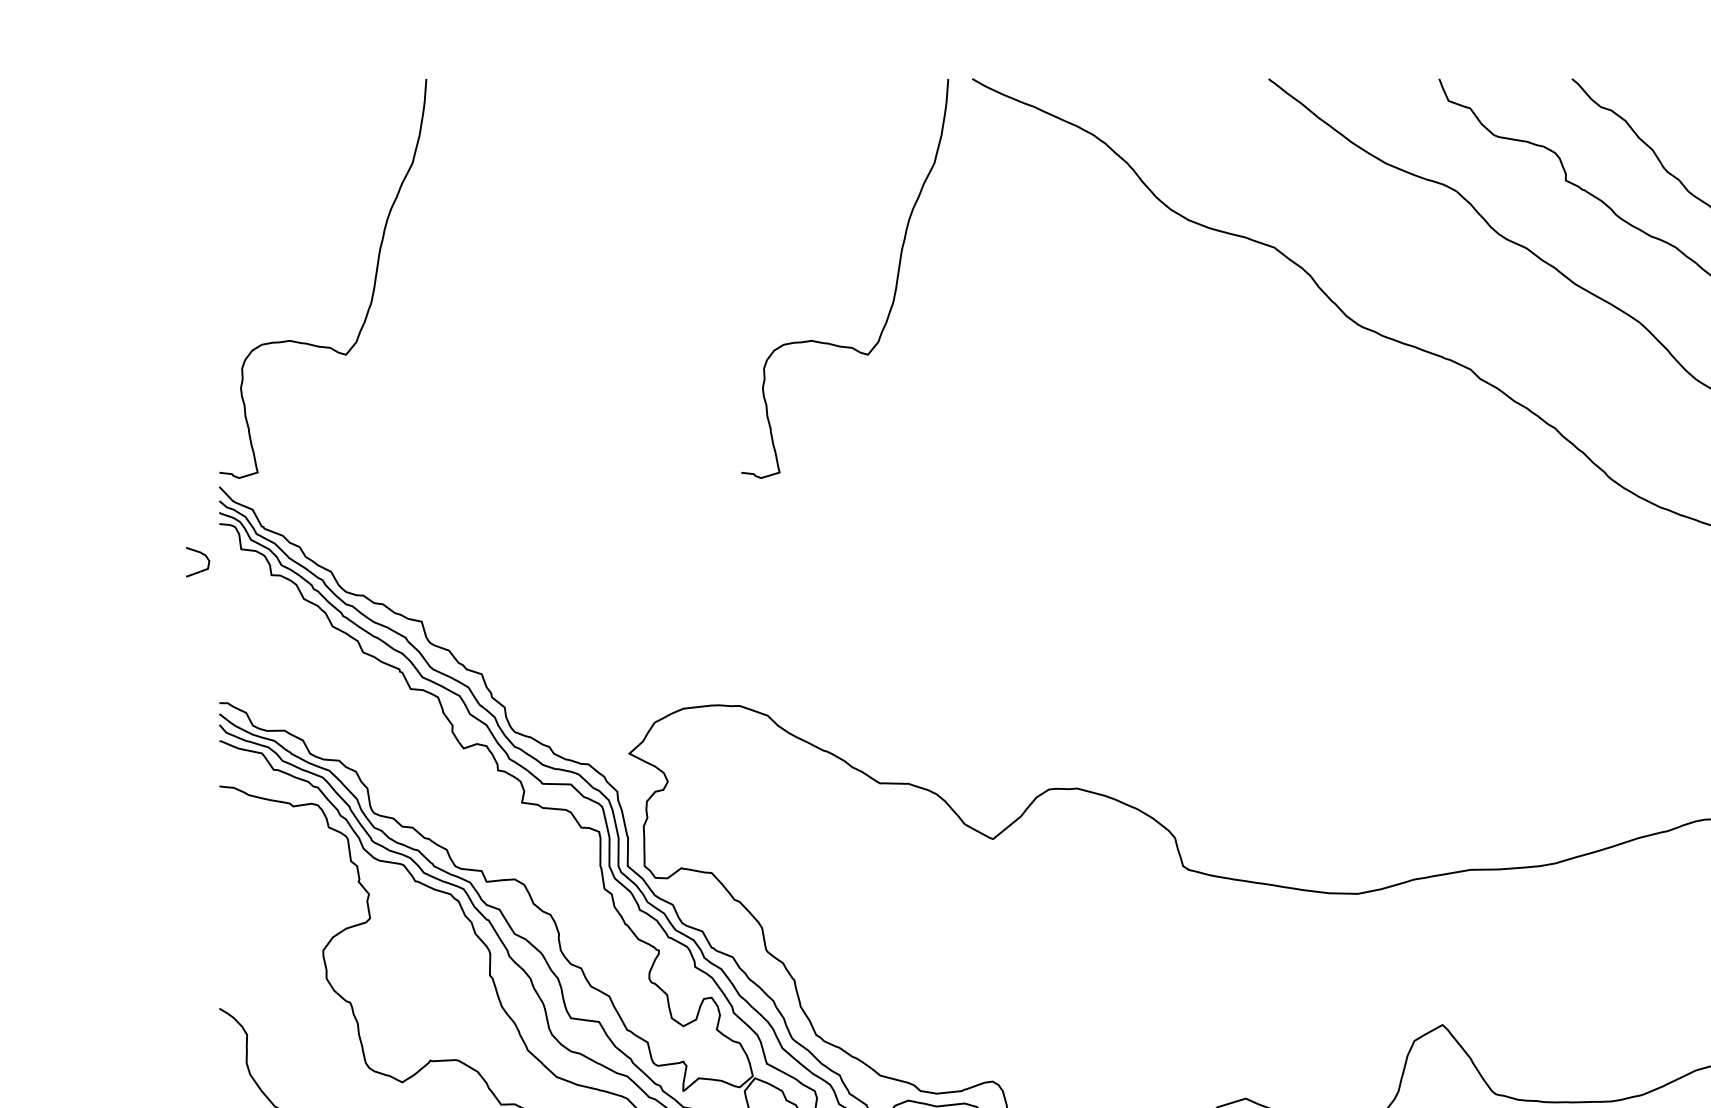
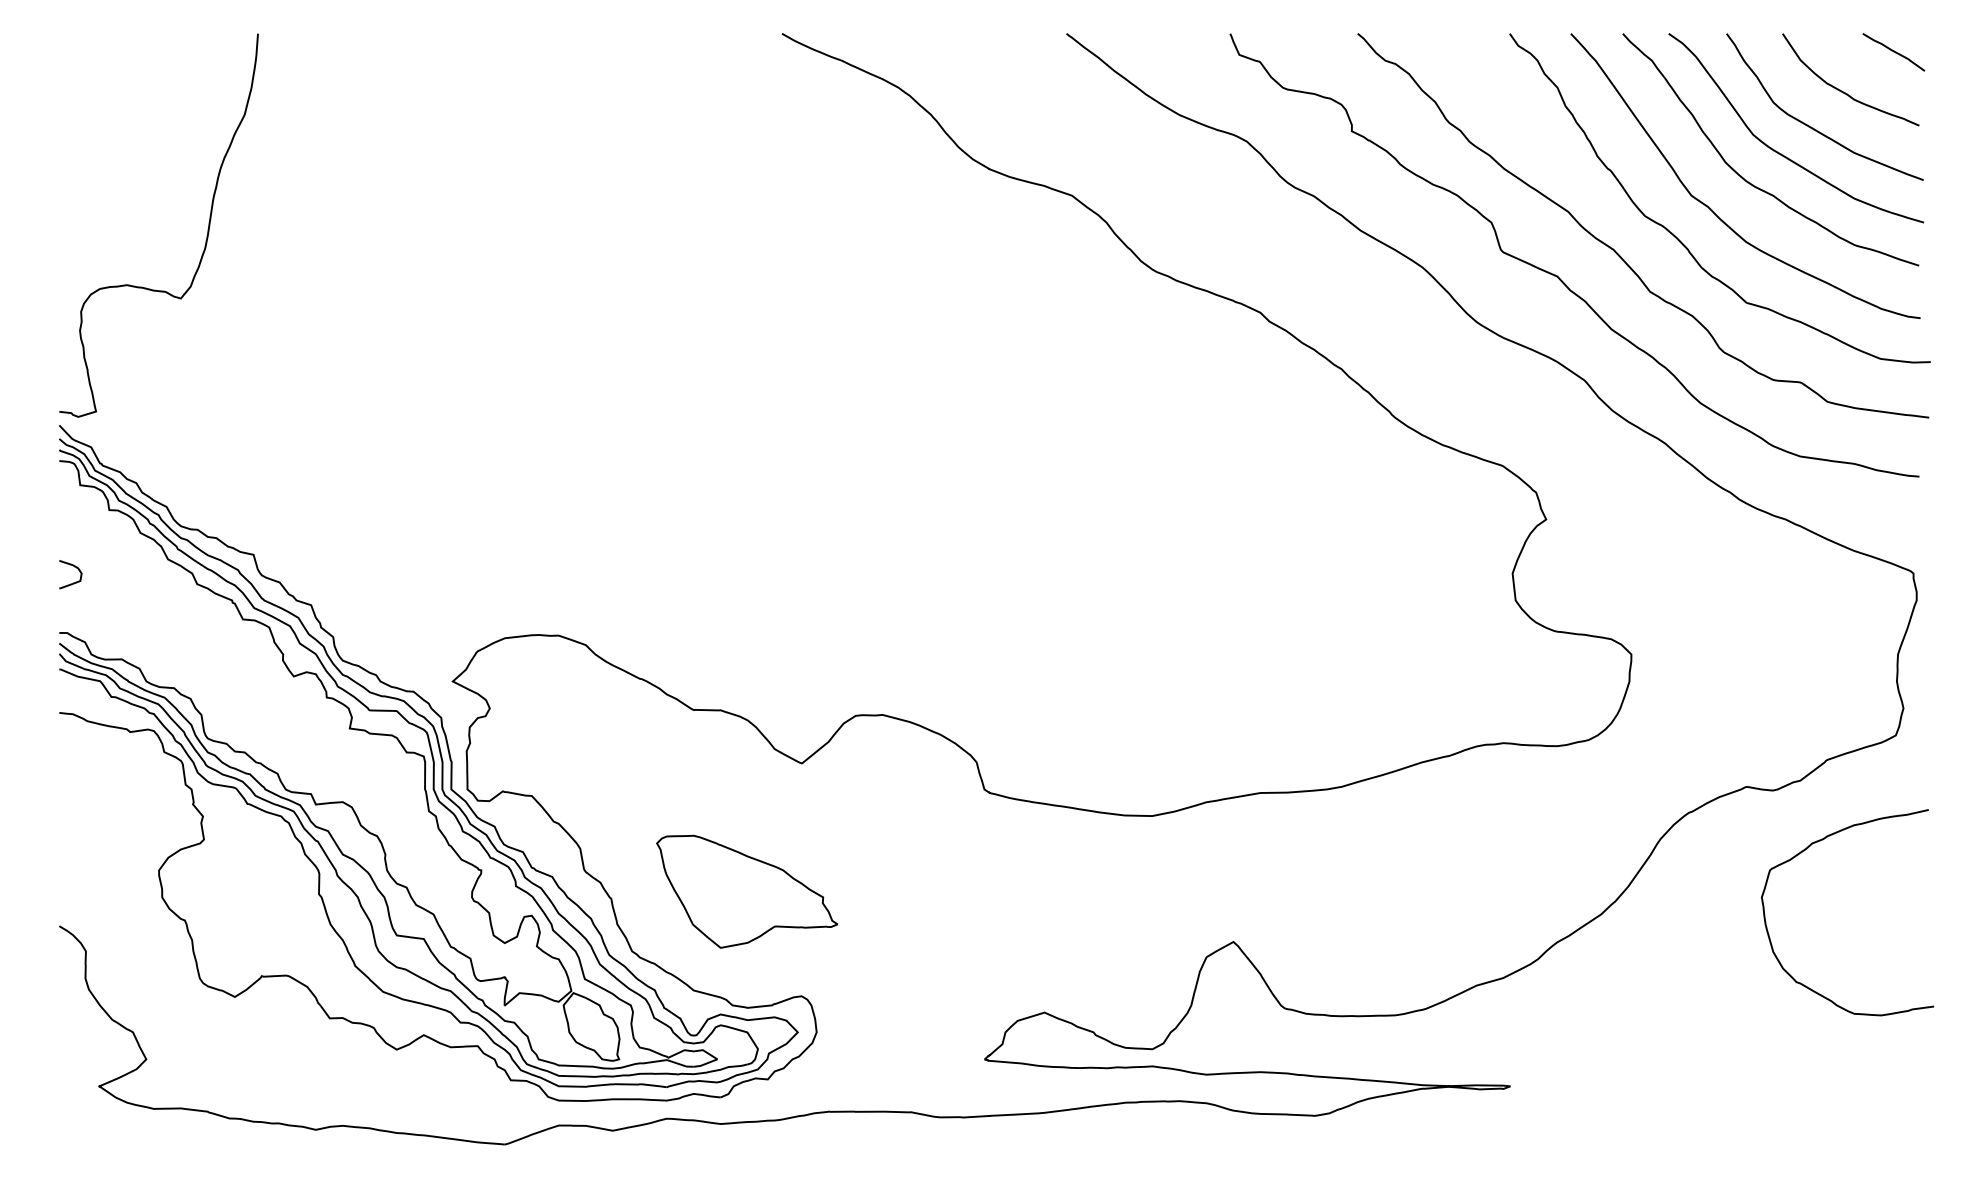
curve: (894, 289) -> (707, 235), removed
part: (201, 554) -> (74, 567), moved
part: (935, 972) -> (746, 891), added

